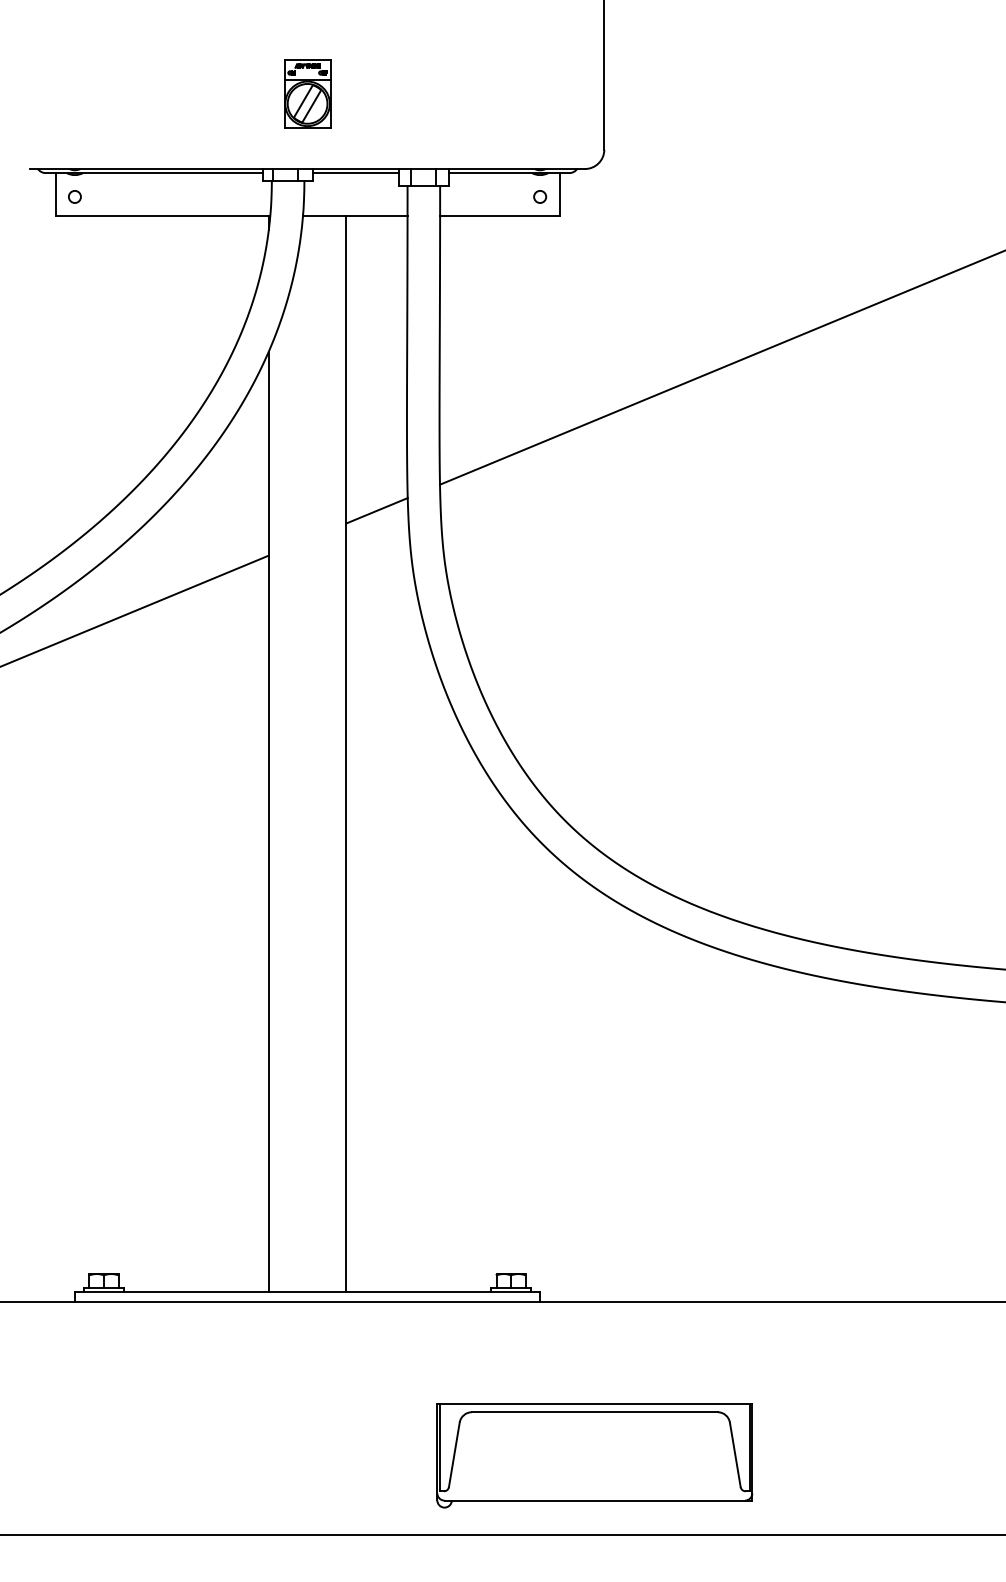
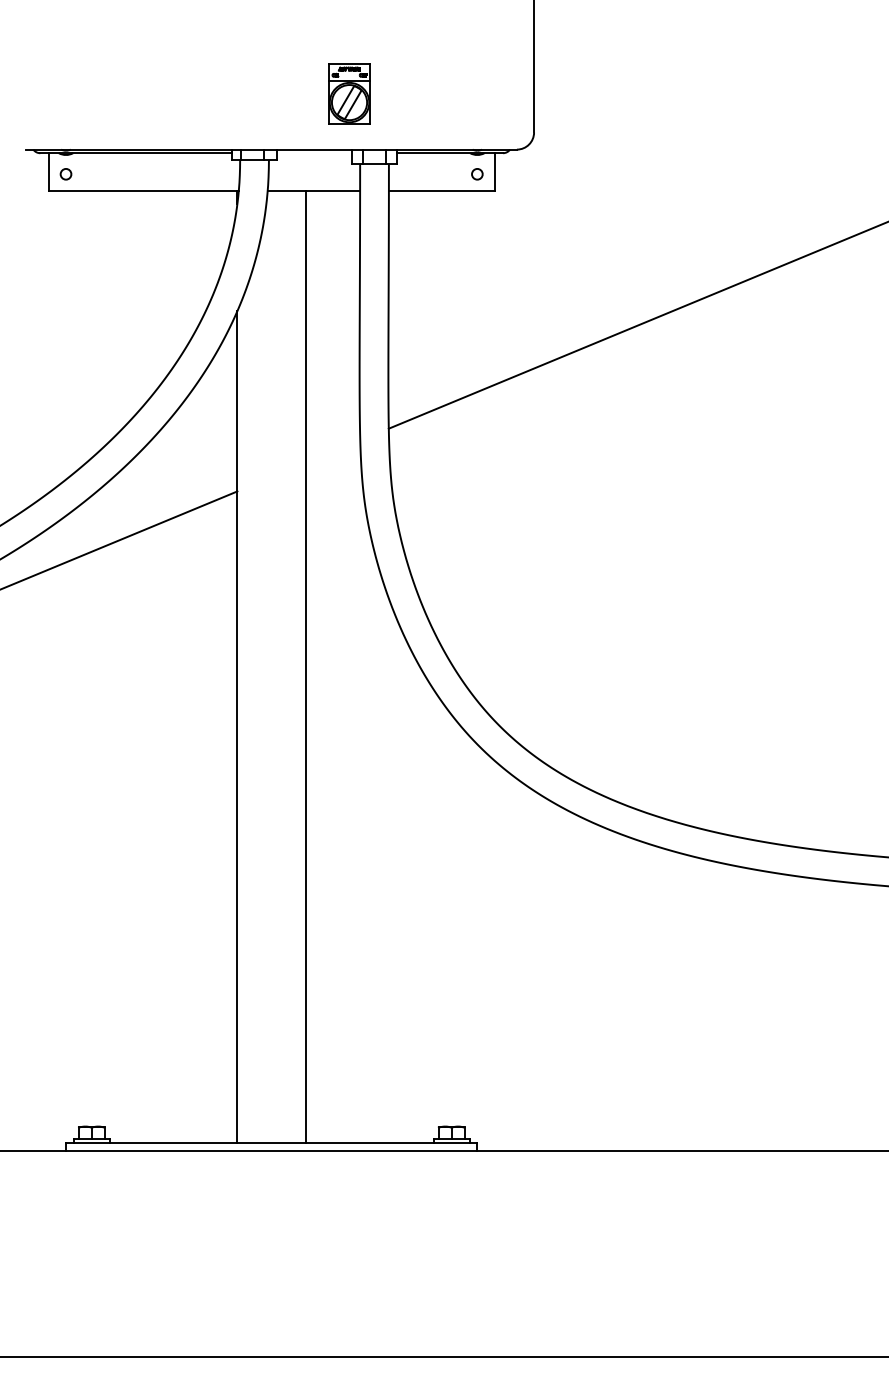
part: (307, 93) -> (349, 93), moved
line: (355, 173) -> (314, 153), removed
line: (376, 510) -> (332, 451), removed
part: (594, 1455) -> (525, 1286), removed

